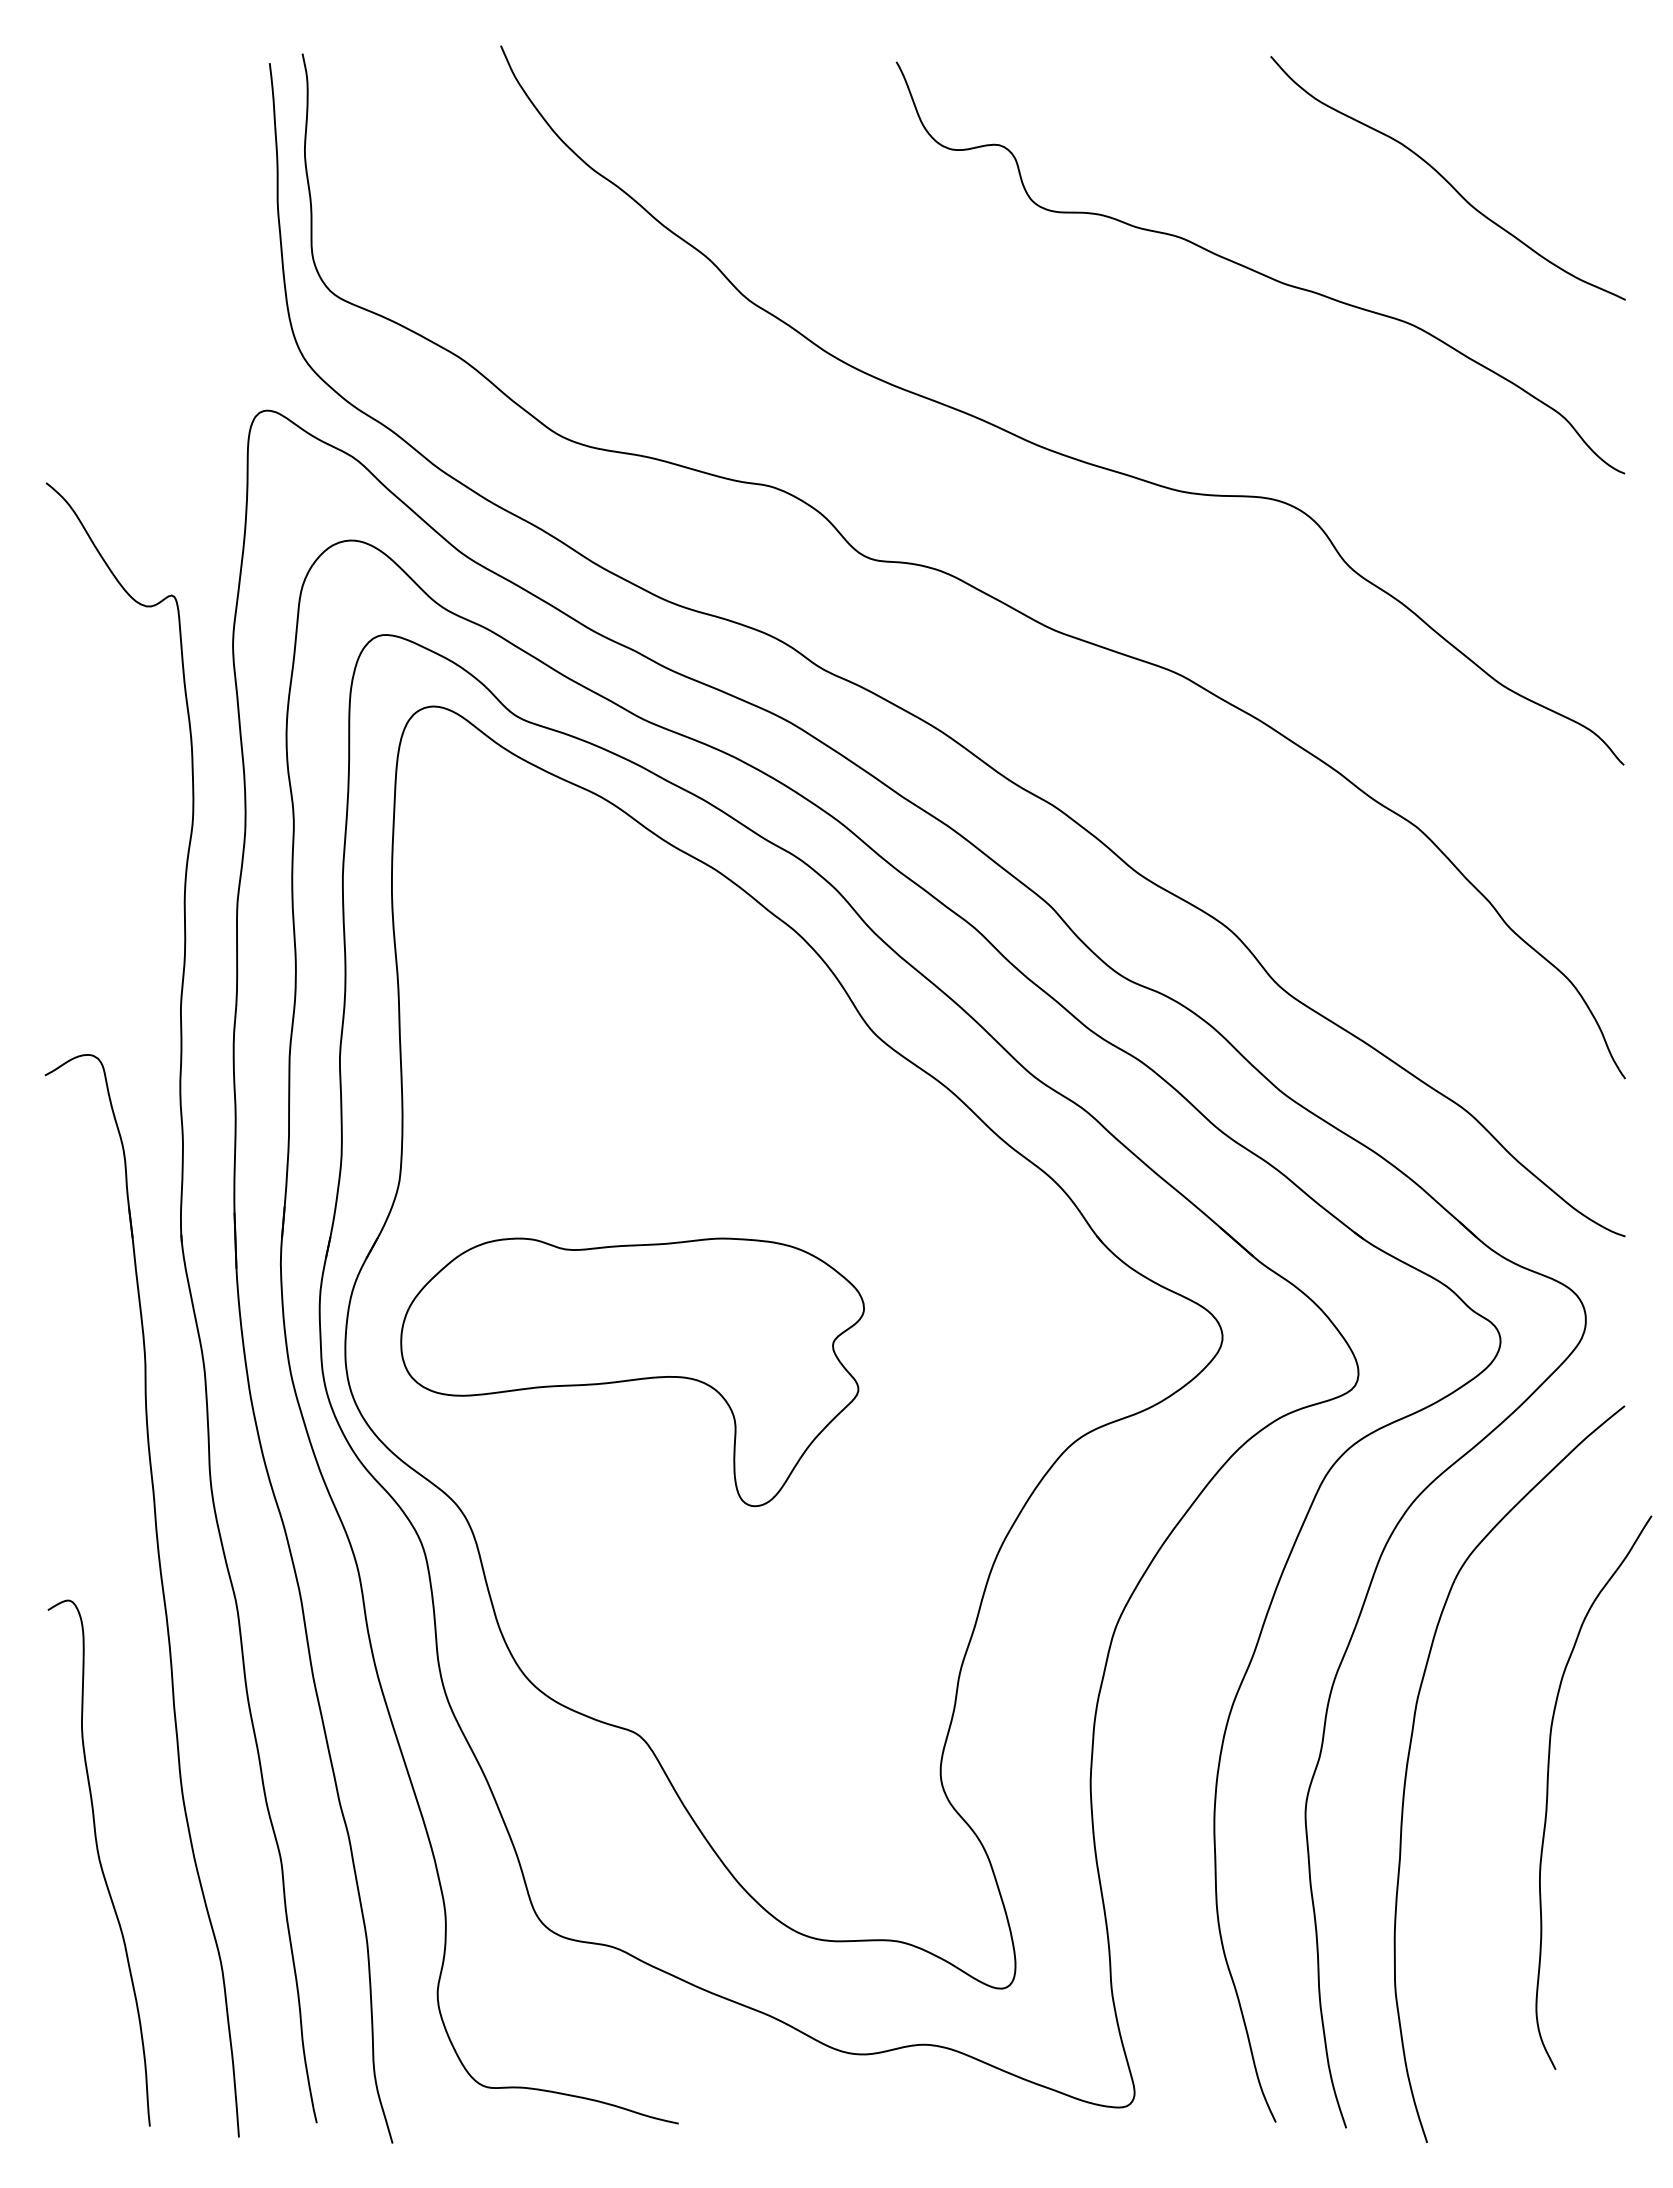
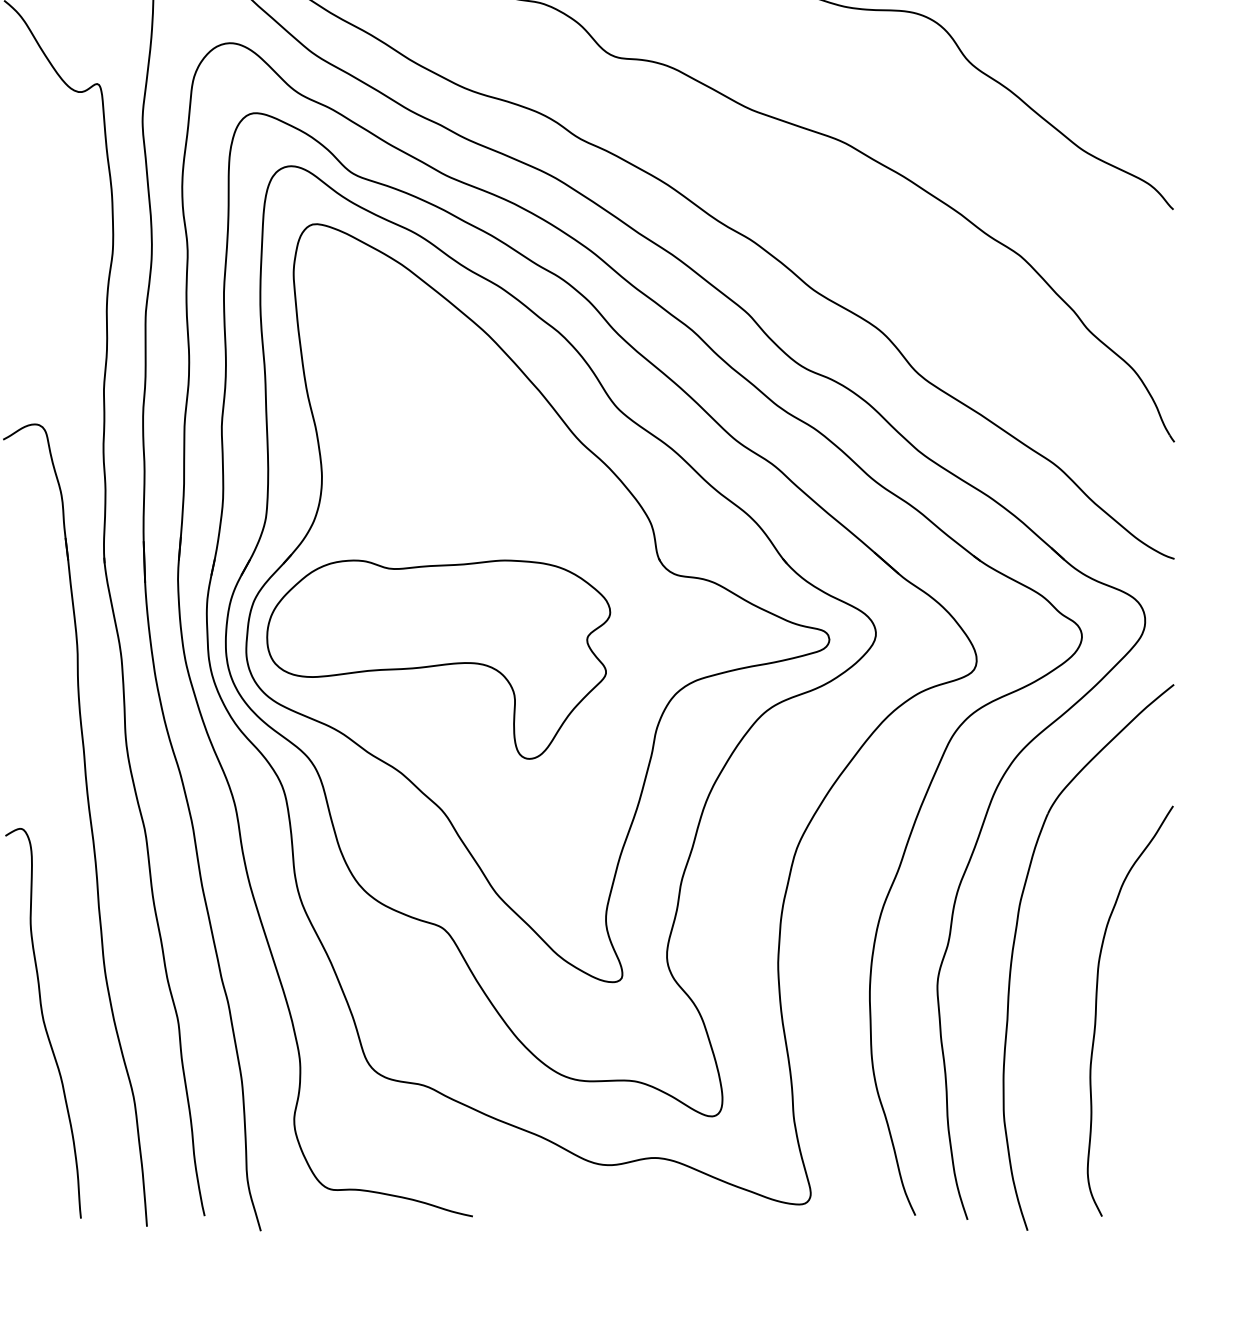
part: (766, 1295) -> (537, 602), added
curve: (1548, 1792) -> (1096, 1011), moved

